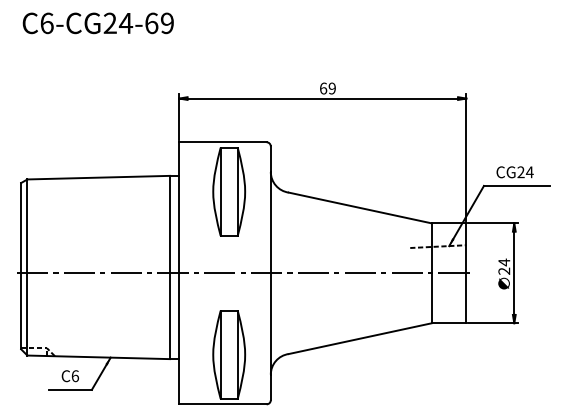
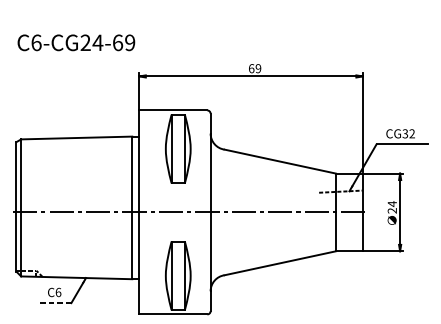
text: (97, 23) -> (75, 42), moved
text: (525, 172) -> (408, 133), CG24 -> CG32
line: (70, 389) -> (54, 302), solid -> dashed

